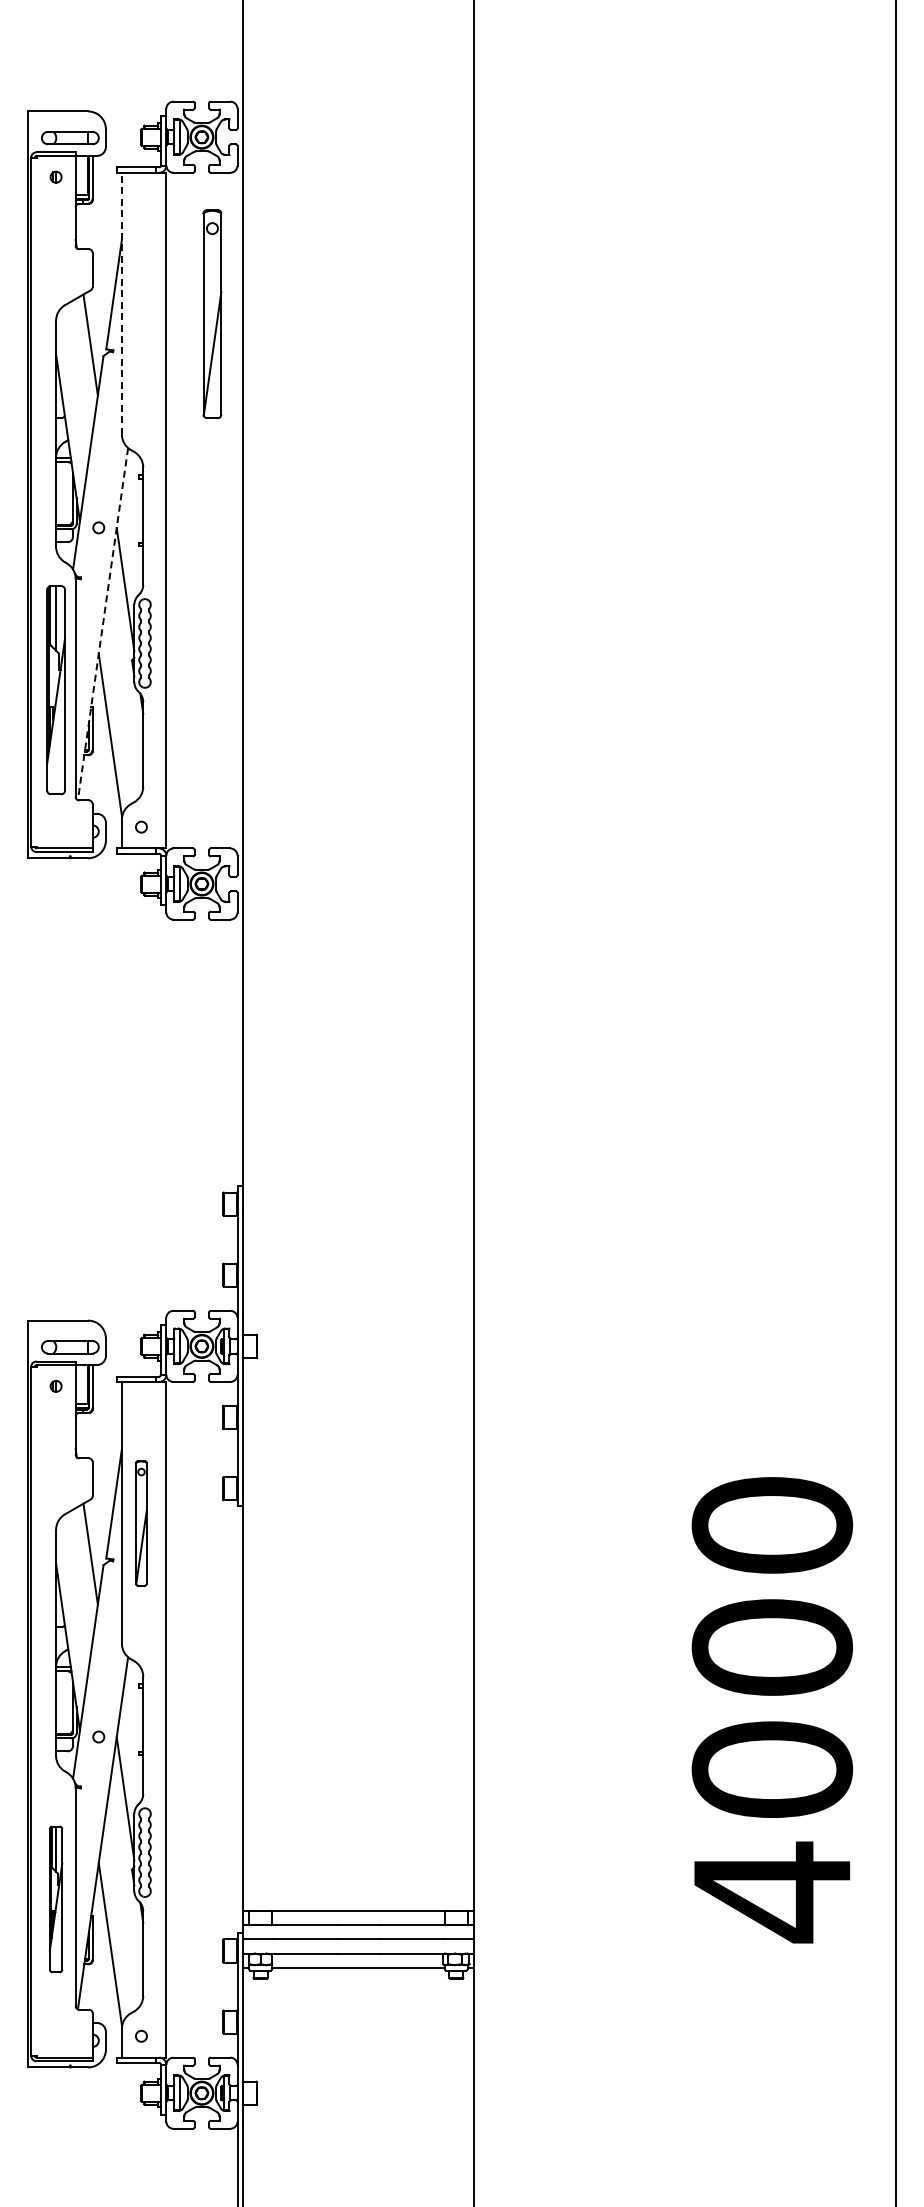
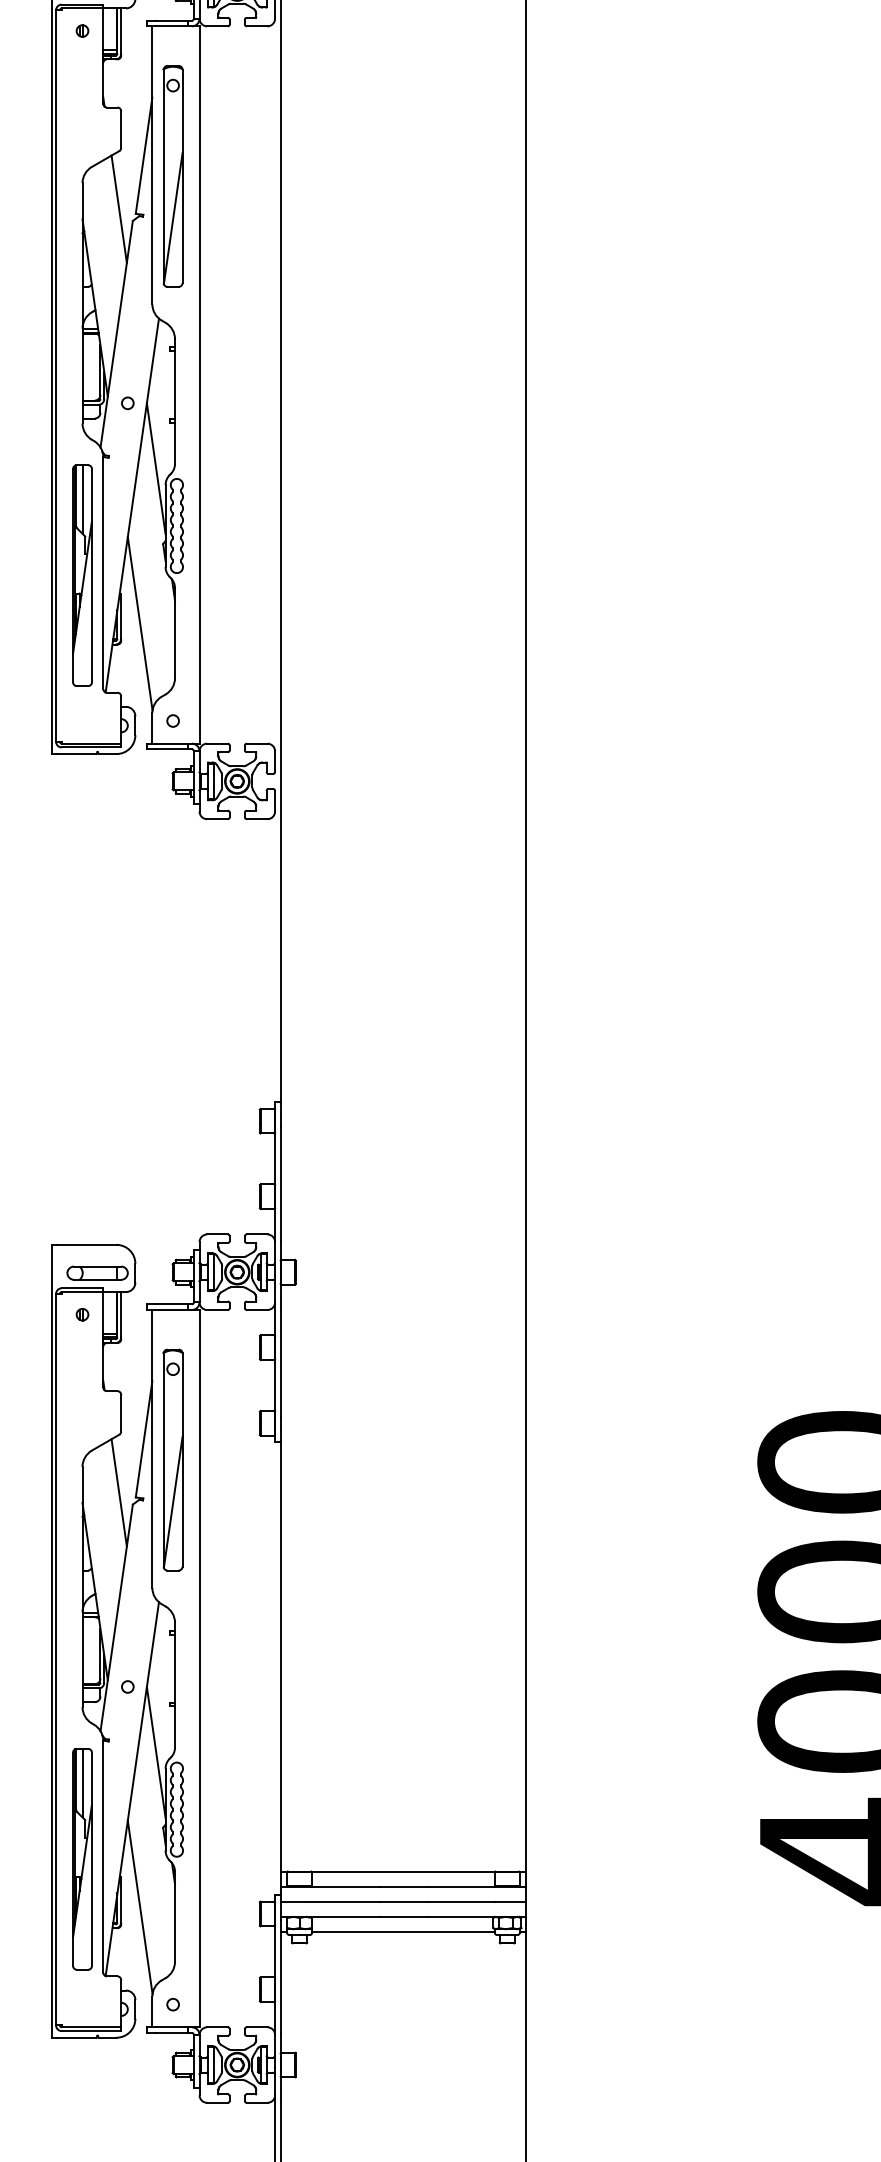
line: (121, 303) -> (151, 165), dashed -> solid
part: (212, 313) -> (173, 175), moved
line: (103, 624) -> (132, 505), dashed -> solid
part: (141, 1523) -> (173, 1460), size x1.67
part: (55, 1899) -> (81, 1859), size x1.43

